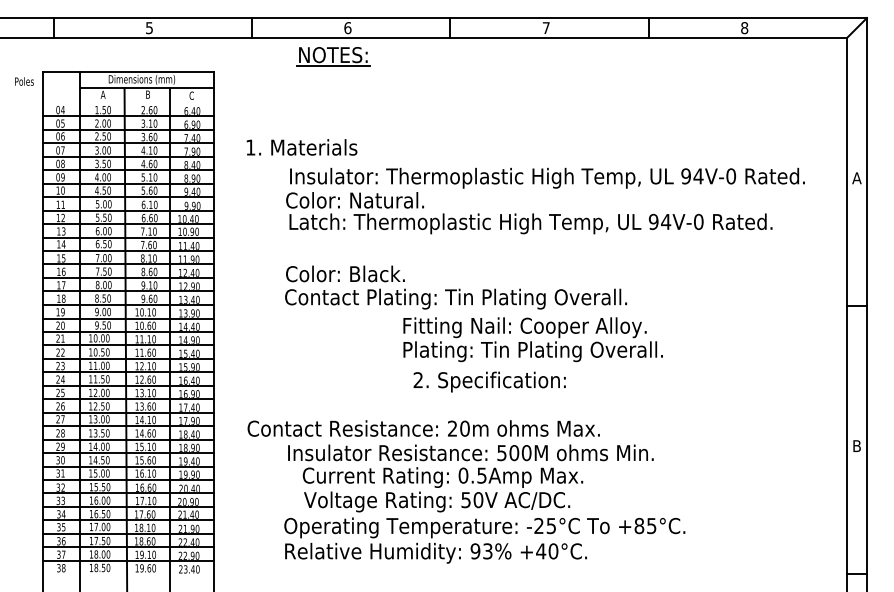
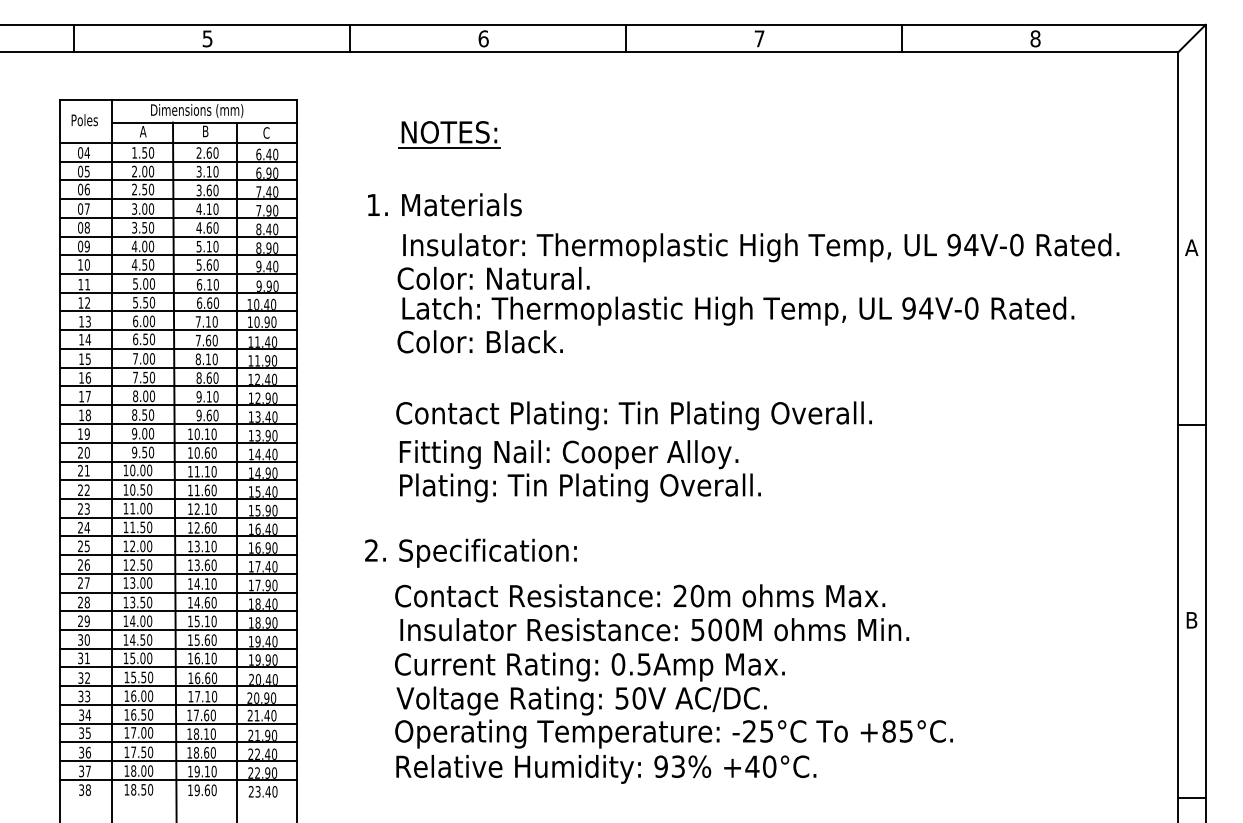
part: (333, 56) -> (449, 134), moved
text: (24, 81) -> (84, 120), moved
line: (128, 102) -> (178, 142), added
text: (301, 147) -> (444, 204), moved
text: (344, 273) -> (479, 341), moved
text: (533, 339) -> (580, 471), moved
text: (489, 381) -> (470, 552), moved
text: (423, 428) -> (640, 595), moved
text: (442, 489) -> (589, 683), moved

